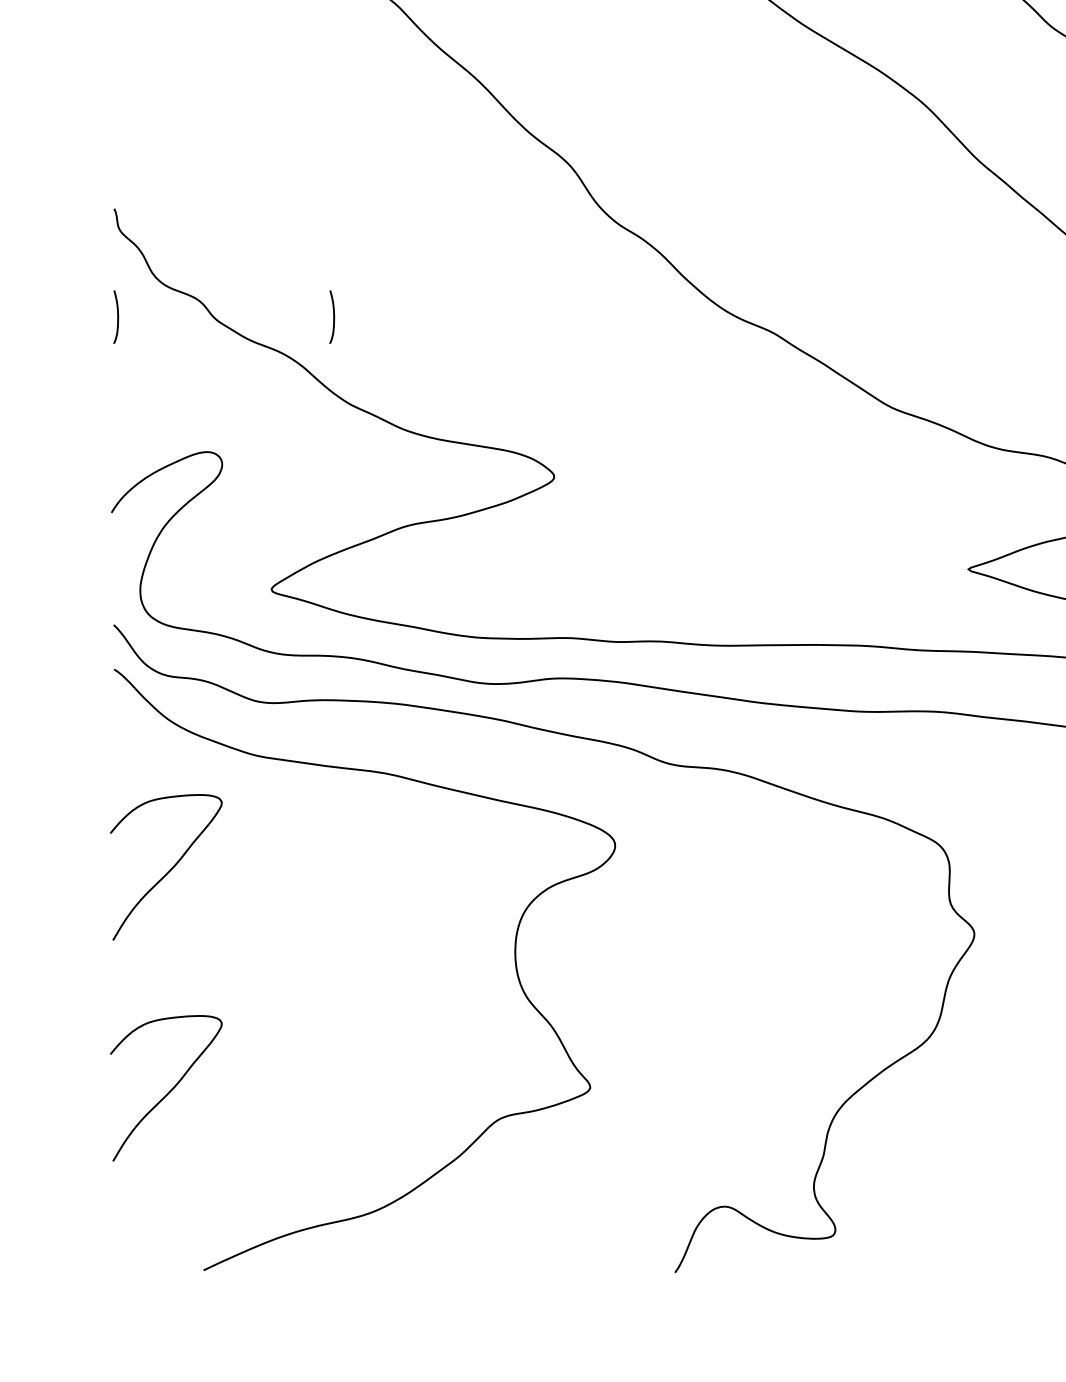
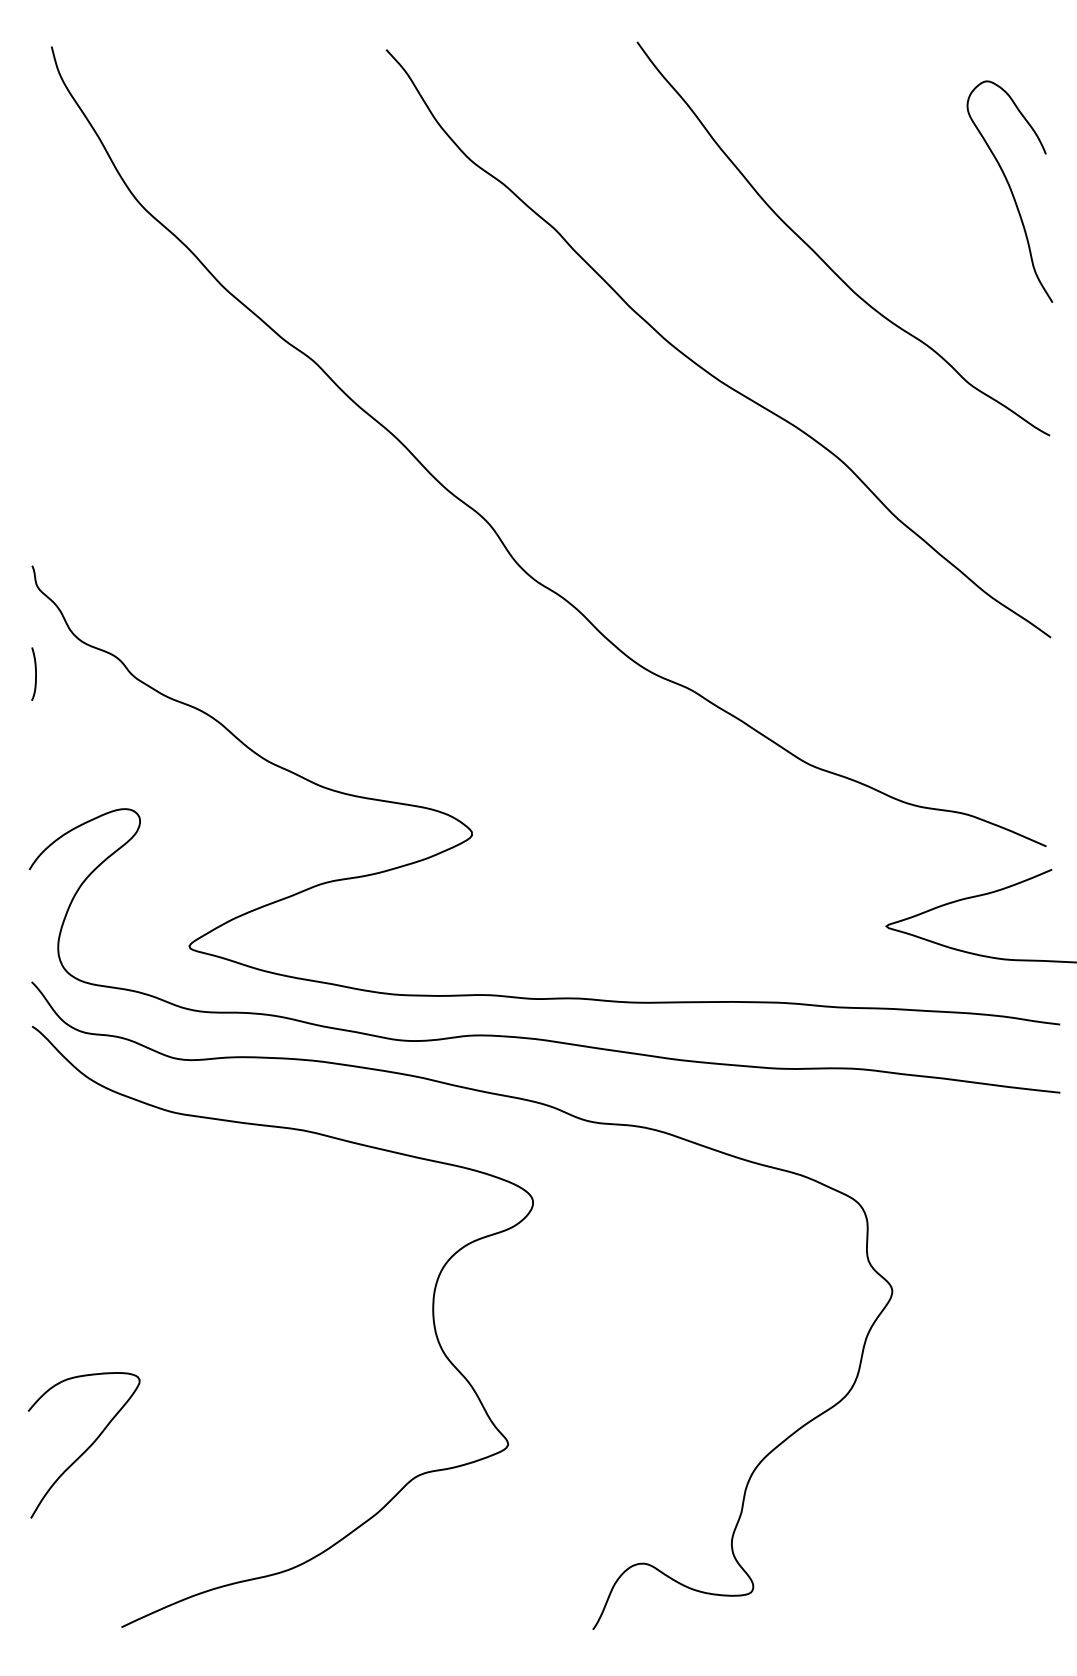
curve: (333, 316) -> (251, 673), removed
curve: (168, 870) -> (86, 1227), removed

